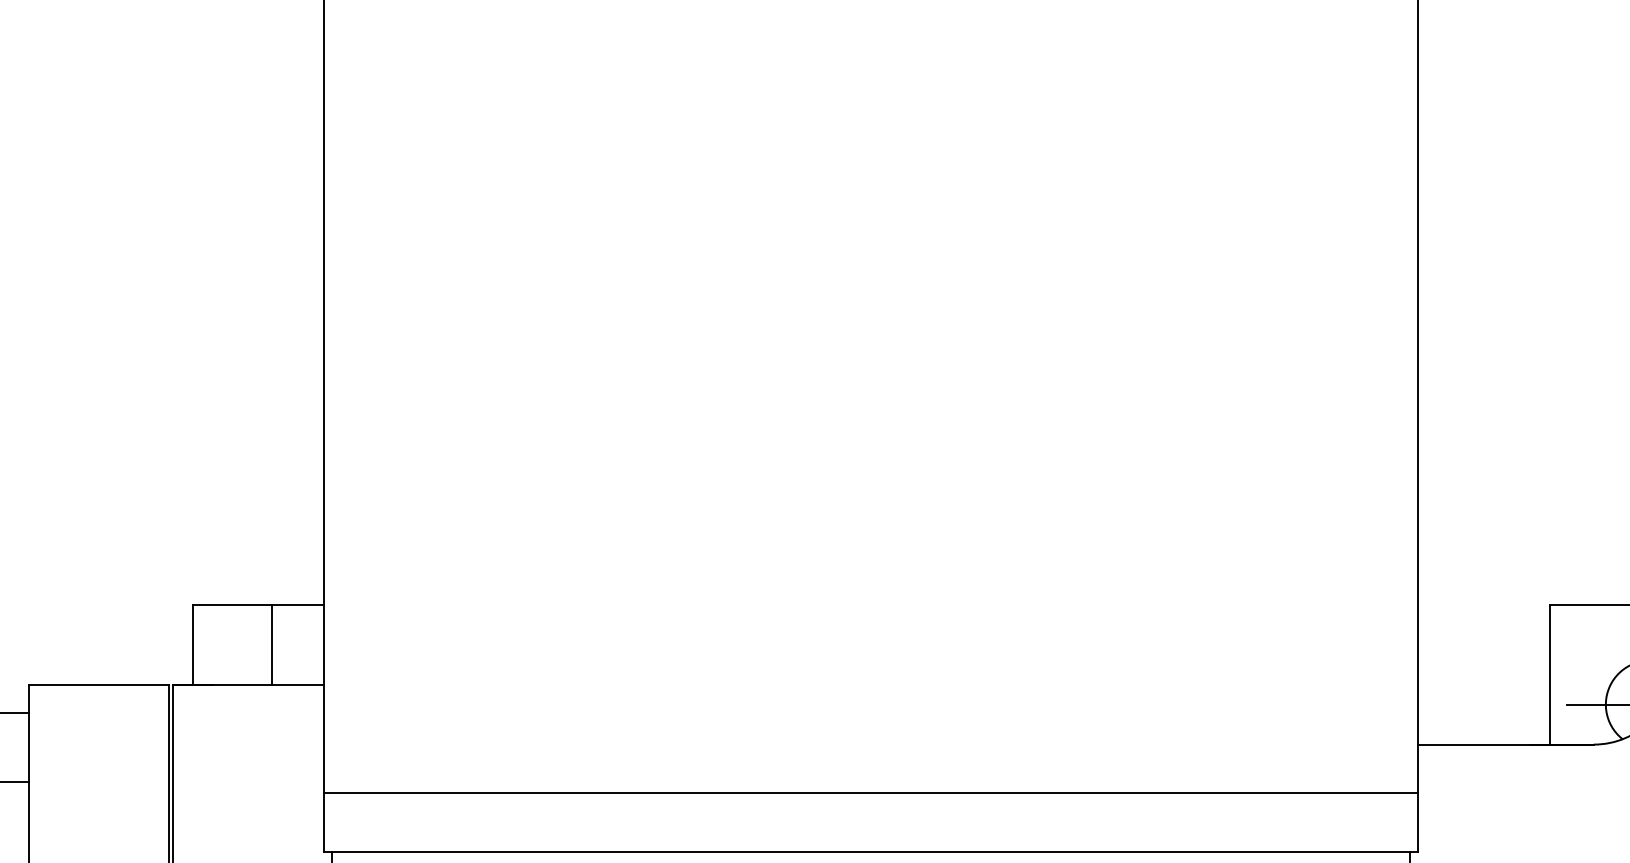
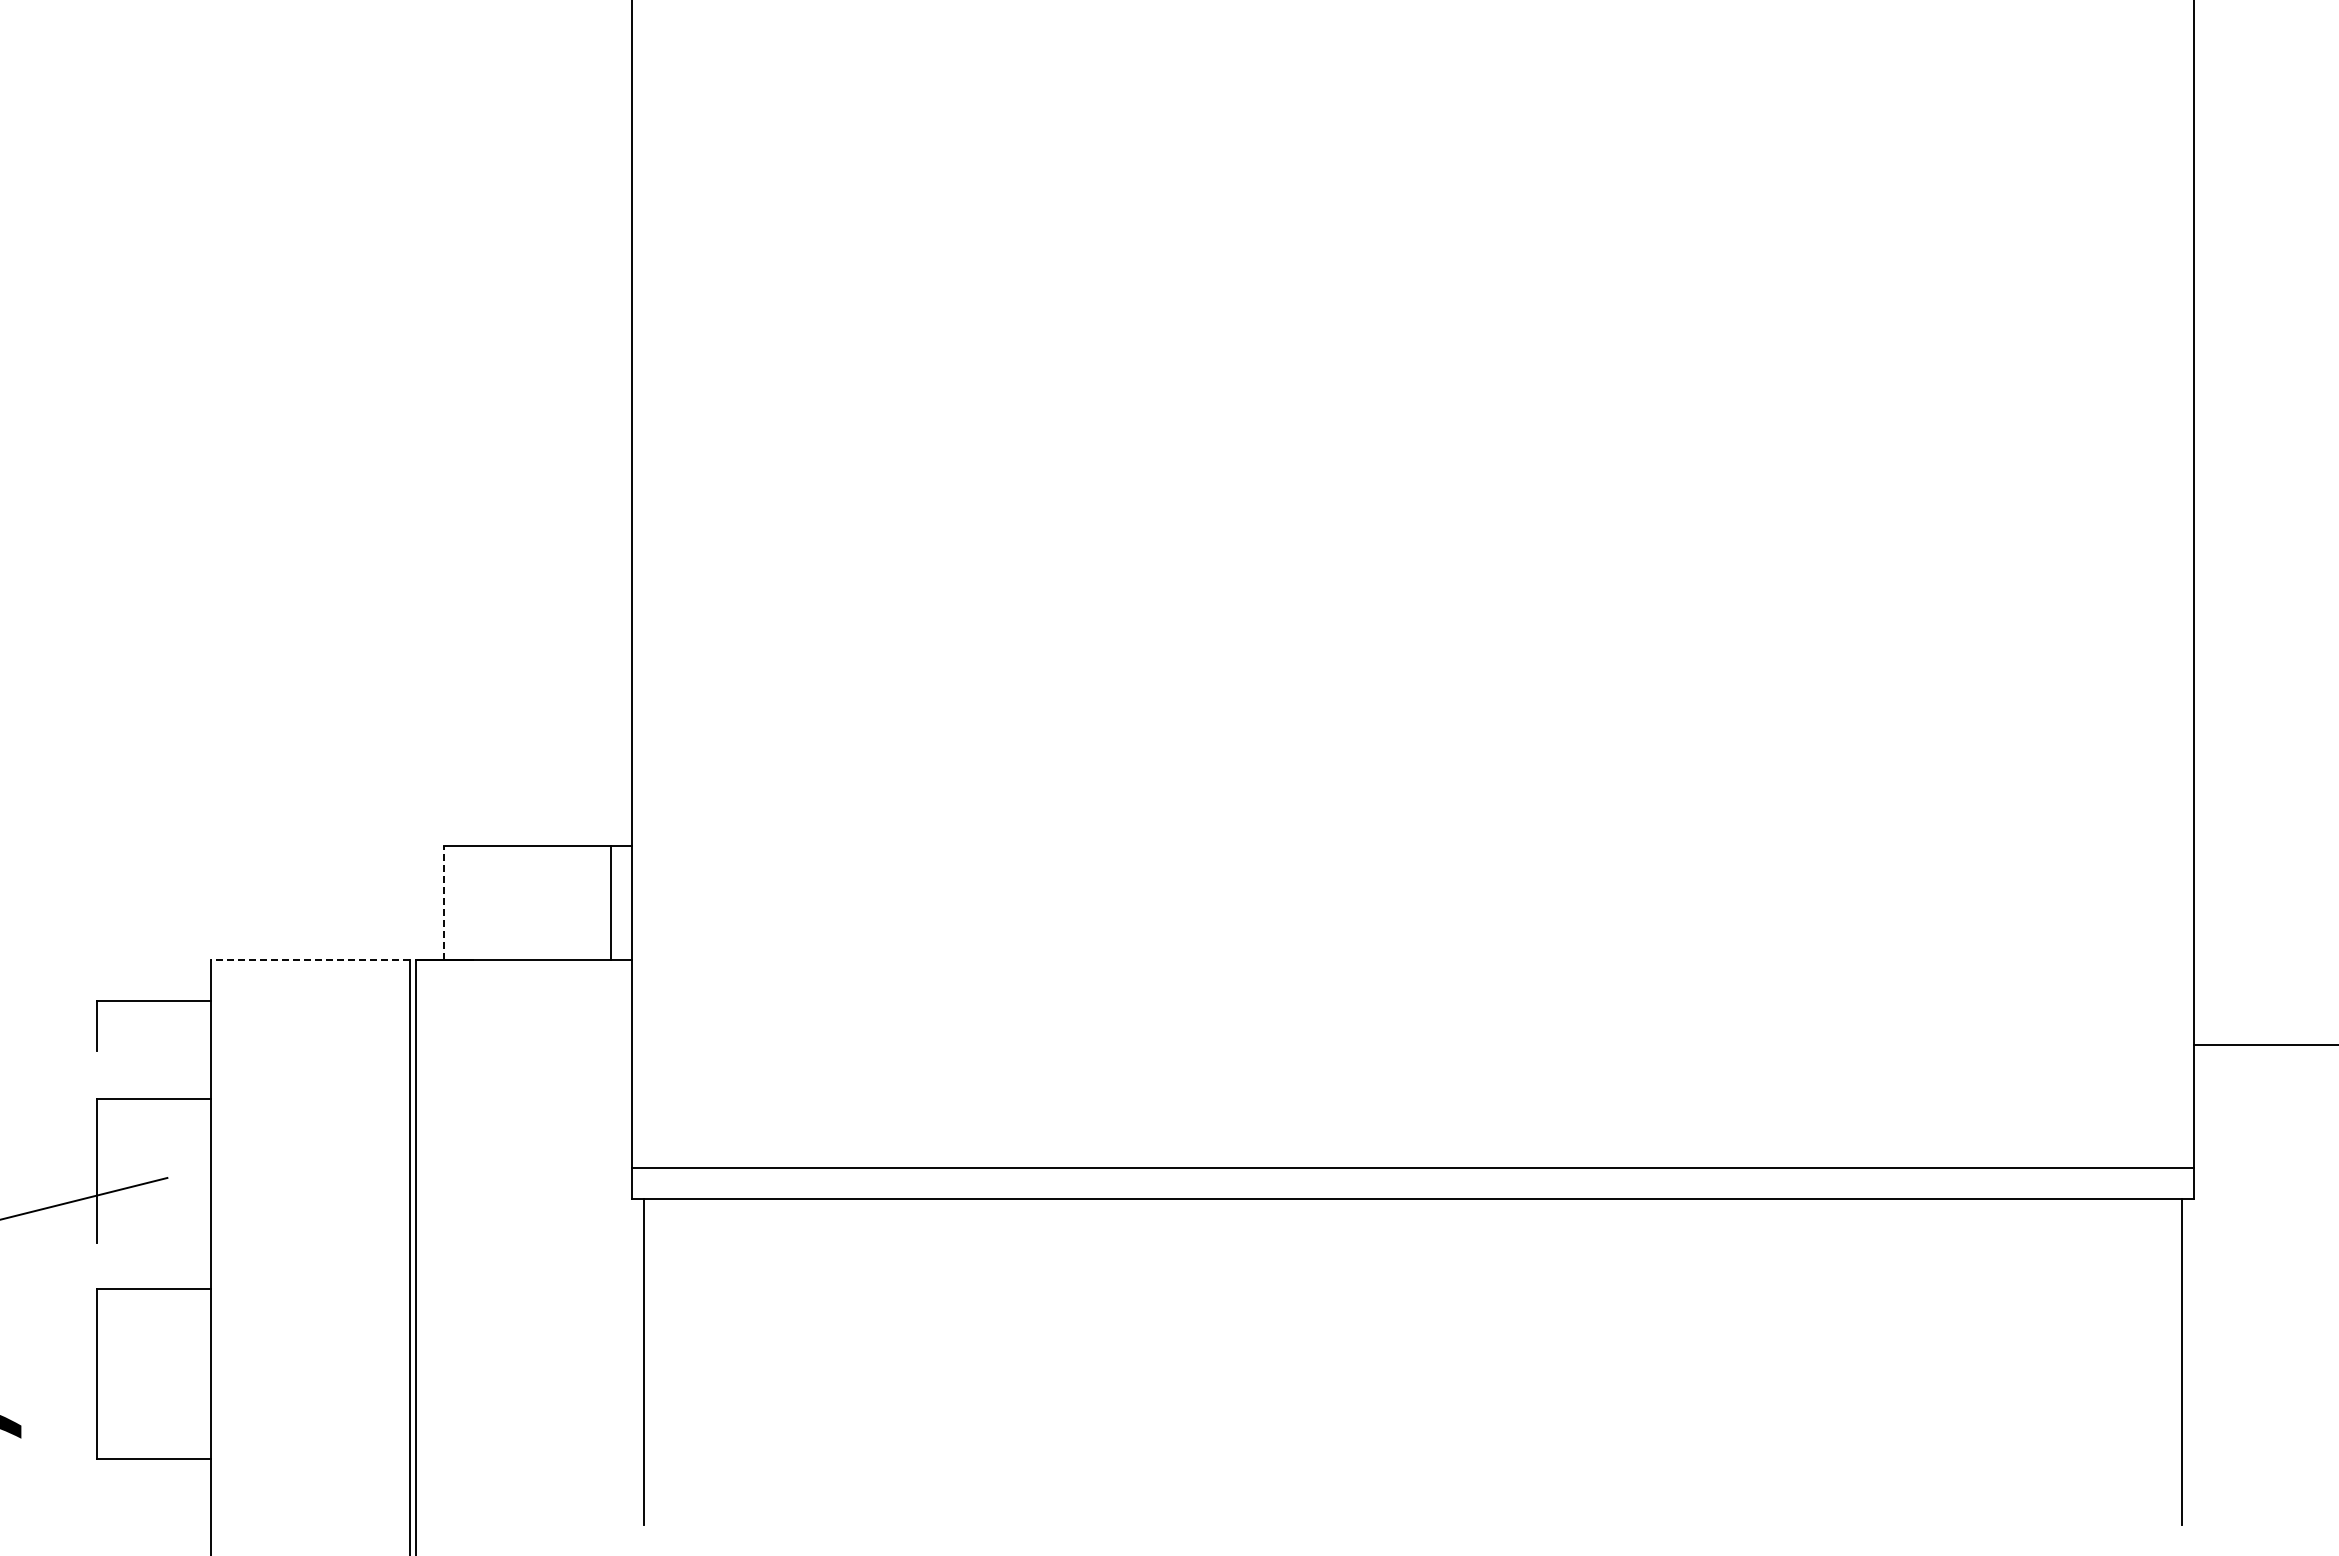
line: (192, 644) -> (444, 902), solid -> dashed
line: (272, 644) -> (611, 902), moved
line: (98, 684) -> (310, 959), solid -> dashed
line: (870, 793) -> (1412, 1167), moved

